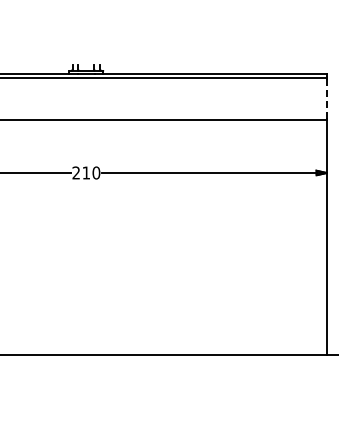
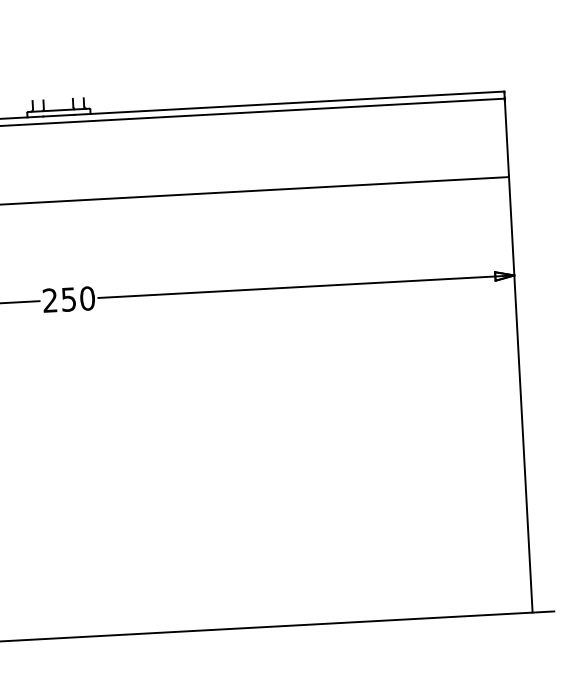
line: (326, 98) -> (506, 137), dashed -> solid
text: (85, 172) -> (67, 298), 210 -> 250

